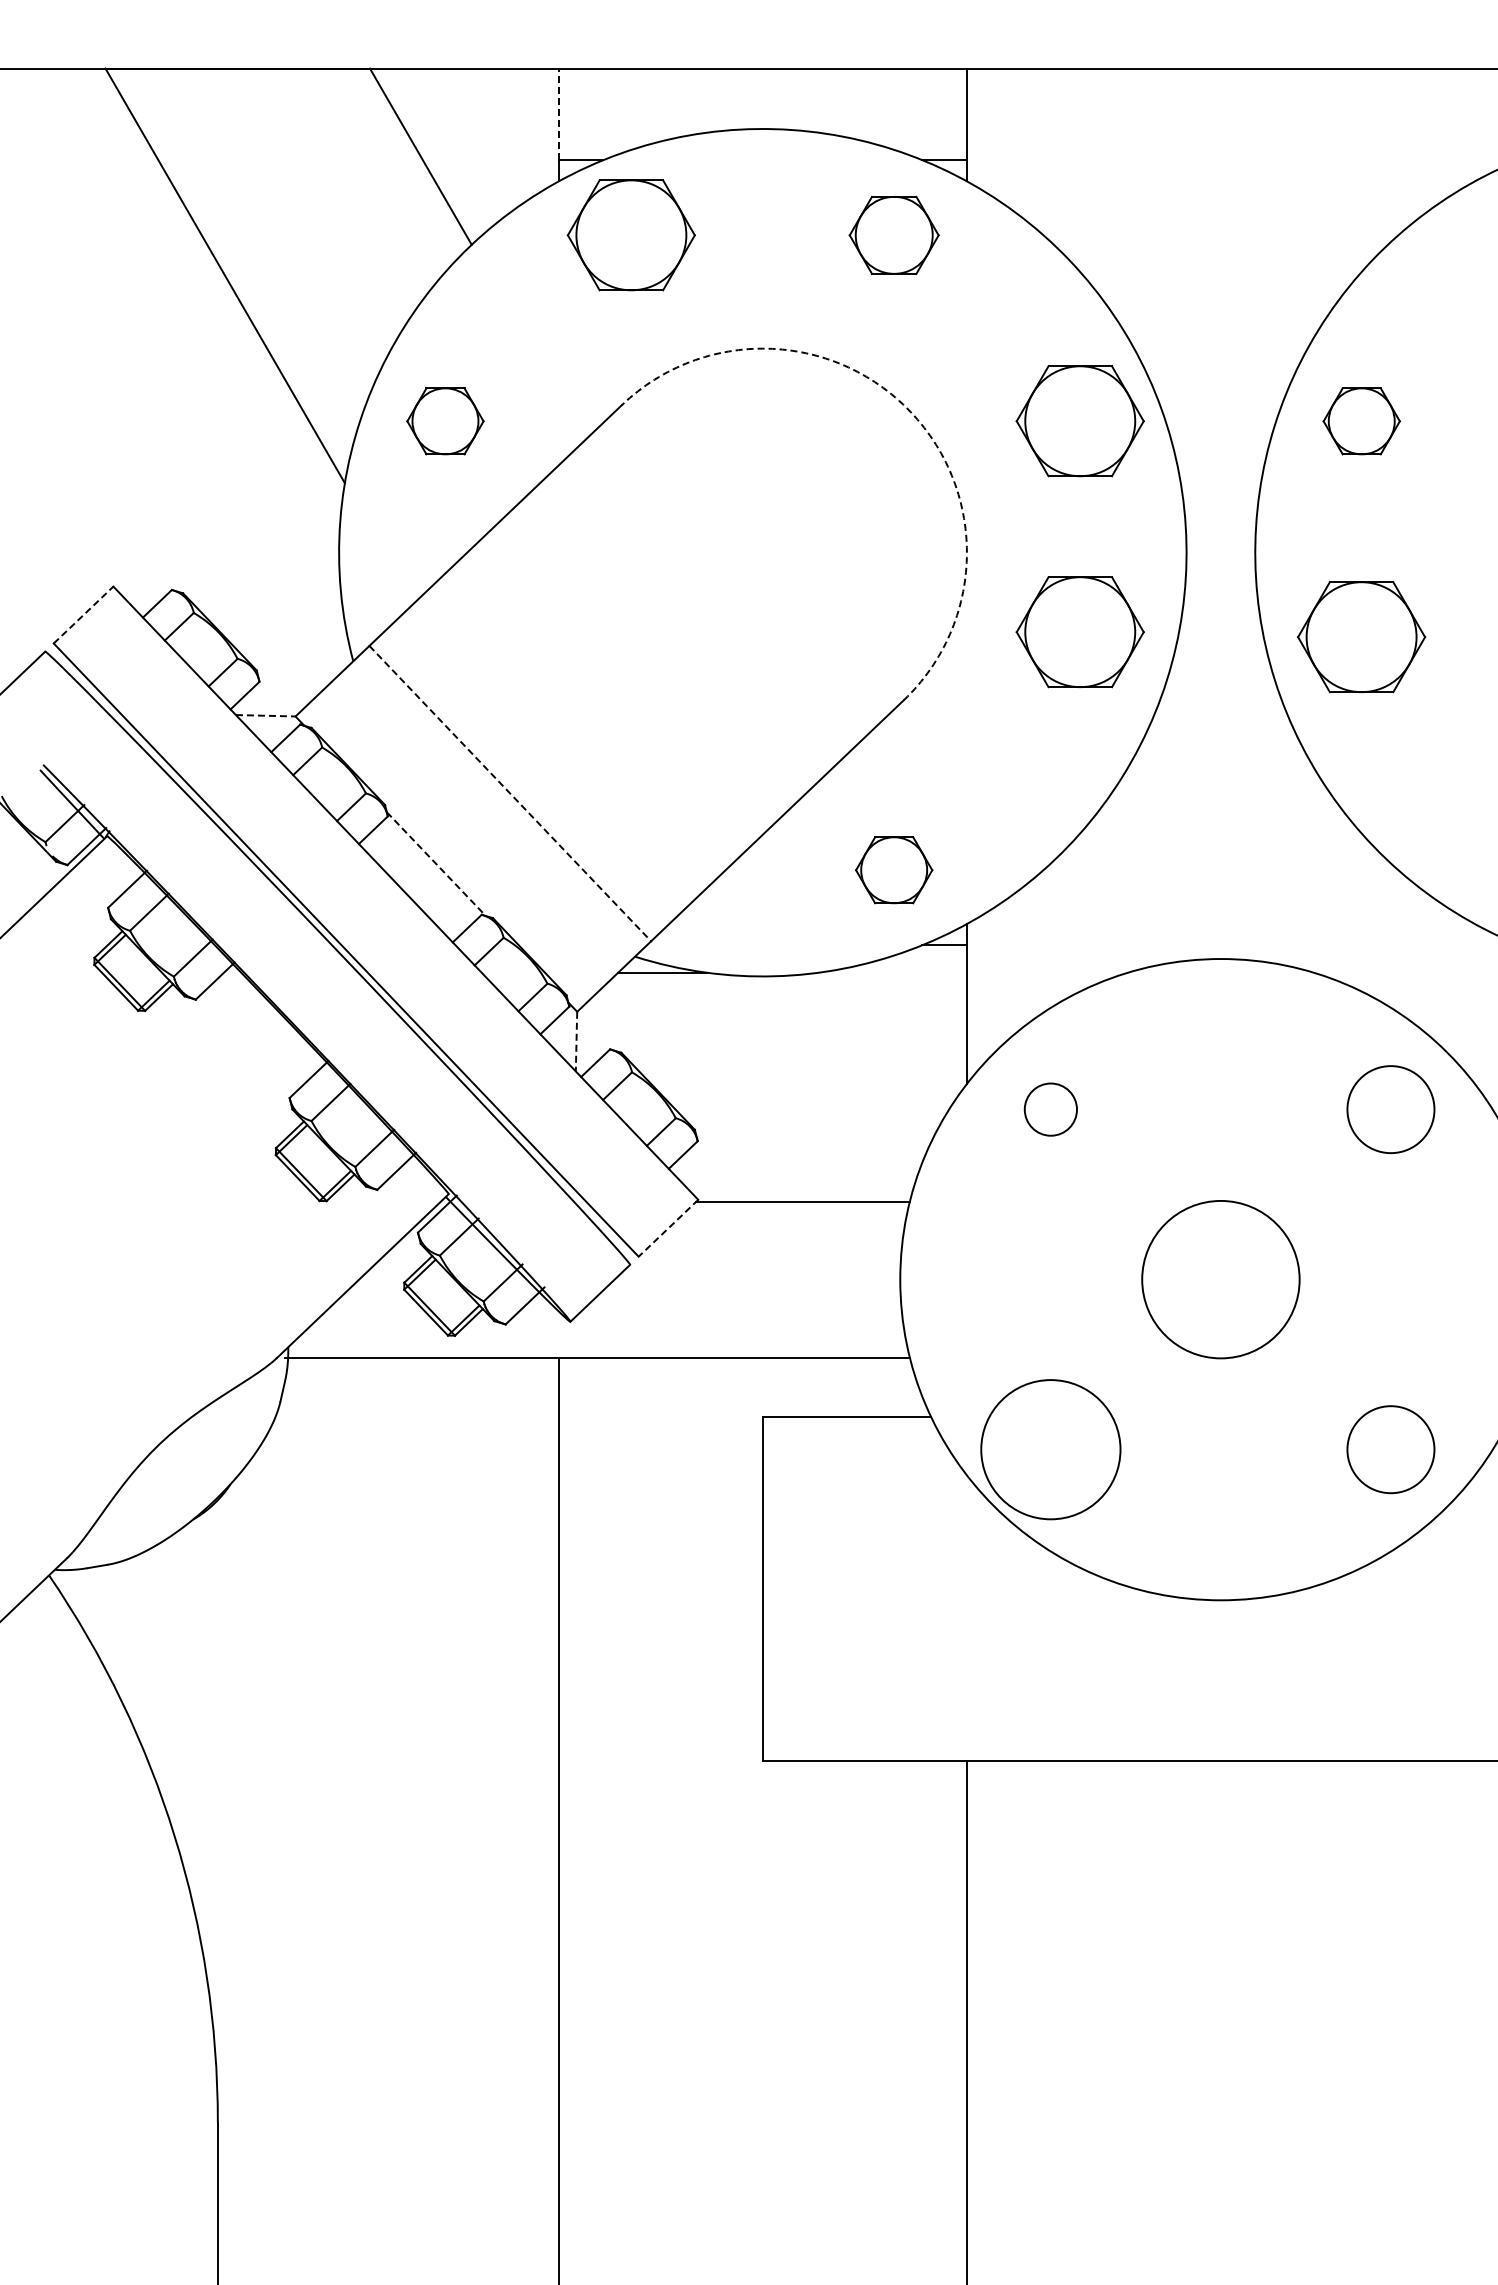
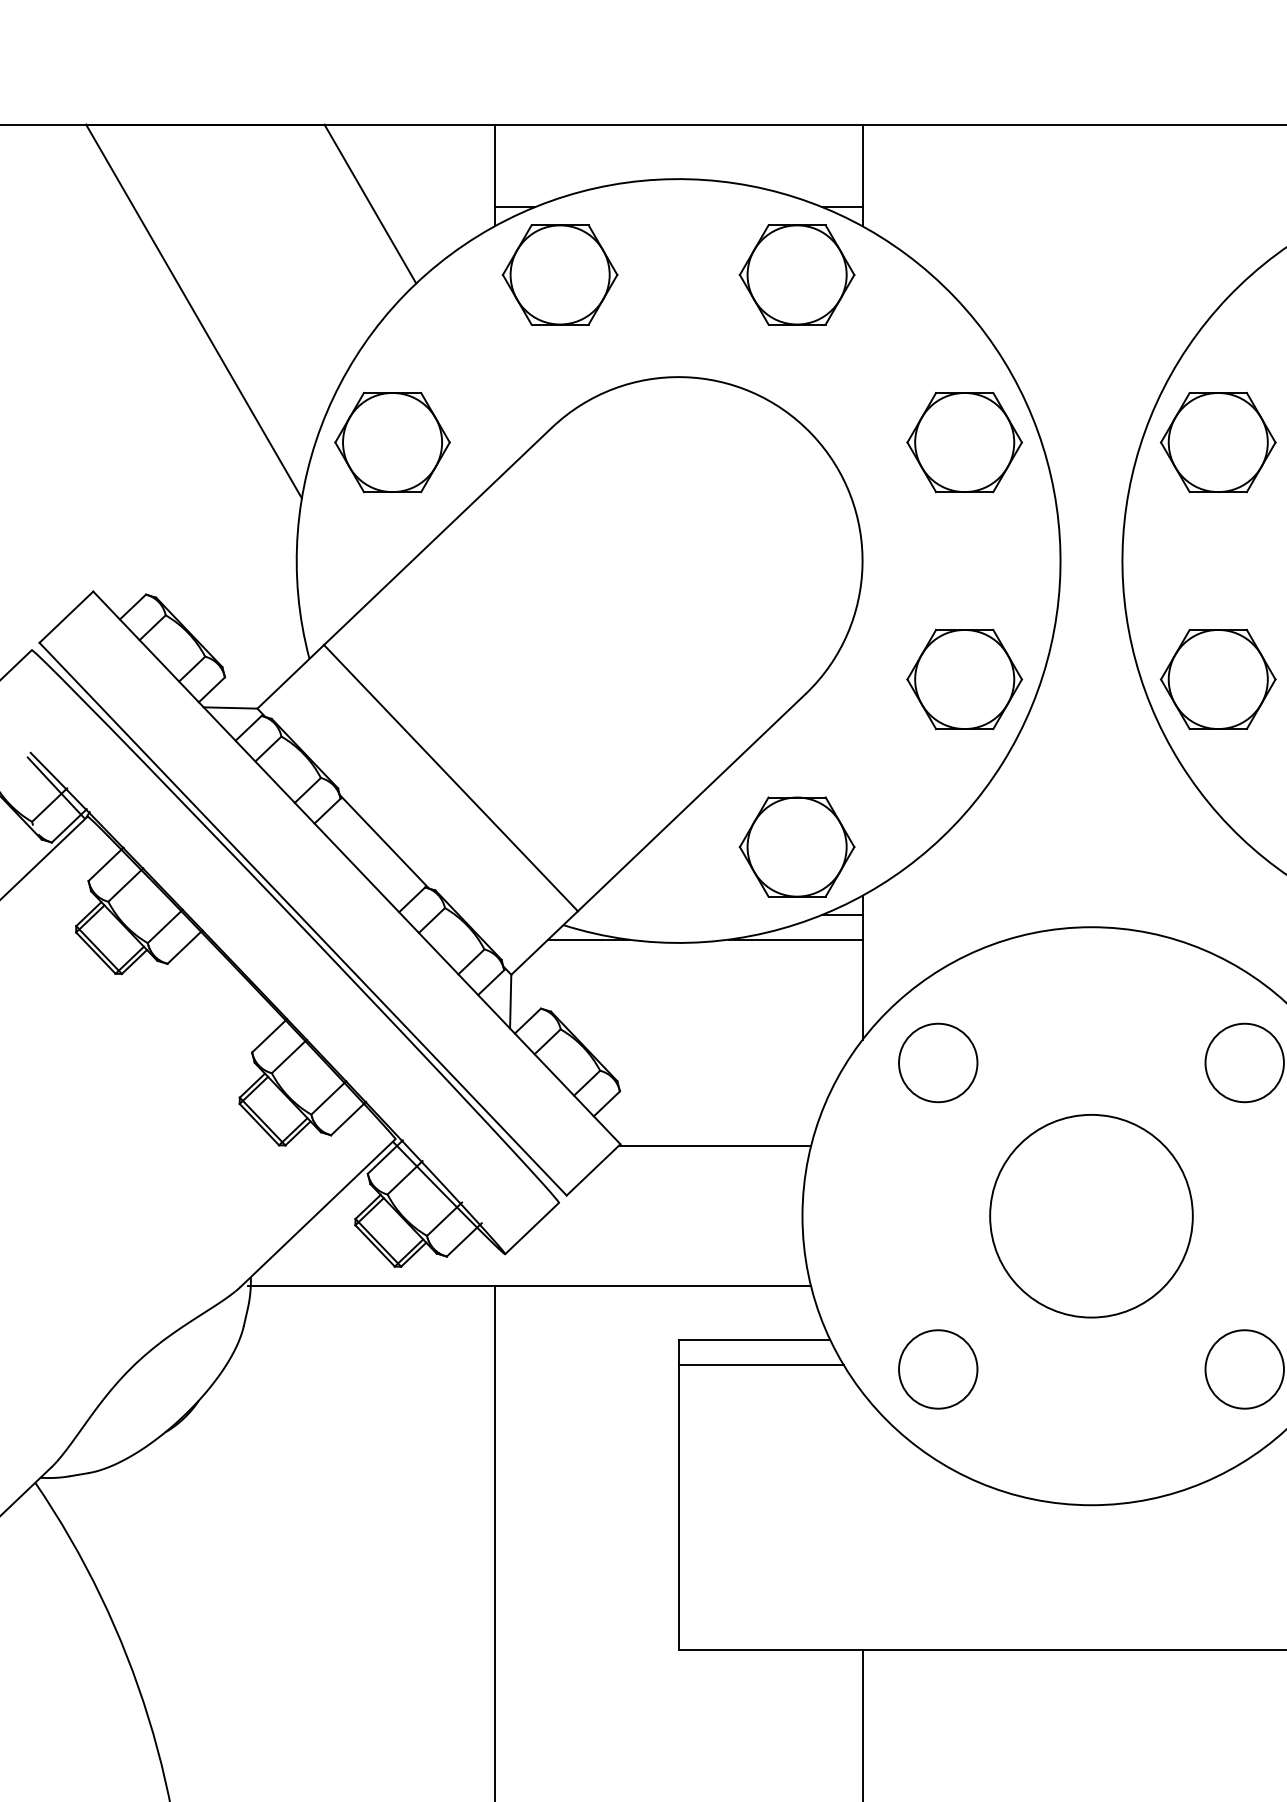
line: (558, 114) -> (494, 166), dashed -> solid
part: (893, 235) -> (796, 275), size x1.43
arc: (910, 411) -> (811, 433), dashed -> solid
part: (445, 421) -> (392, 442), size x1.67
part: (1361, 421) -> (1218, 442), size x1.67
line: (83, 614) -> (66, 616), dashed -> solid
part: (1079, 632) -> (964, 679), moved
part: (1361, 637) -> (1218, 679), moved
line: (265, 715) -> (230, 707), dashed -> solid
line: (510, 793) -> (451, 778), dashed -> solid
line: (436, 864) -> (384, 842), dashed -> solid
part: (893, 870) -> (796, 847), size x1.67
line: (892, 972) -> (795, 939), added
line: (576, 1041) -> (510, 1001), dashed -> solid
circle: (1050, 1109) -> (937, 1062), size x1.67
line: (668, 1228) -> (593, 1170), dashed -> solid
circle: (1220, 1279) -> (1091, 1216), size x1.43
line: (853, 1444) -> (760, 1364), added
circle: (1050, 1449) -> (937, 1369), size x0.62

